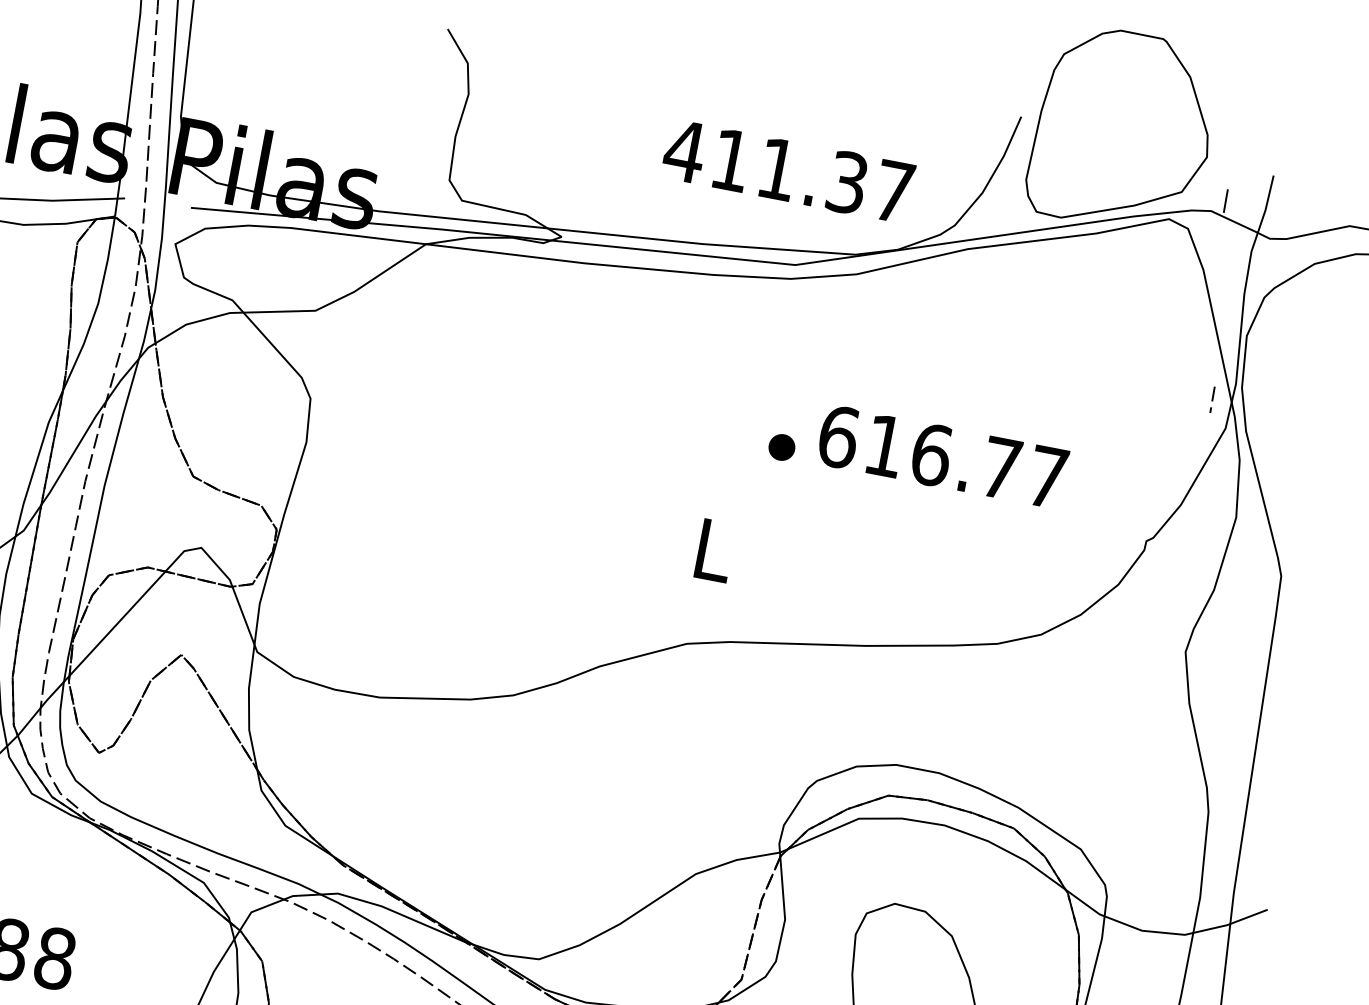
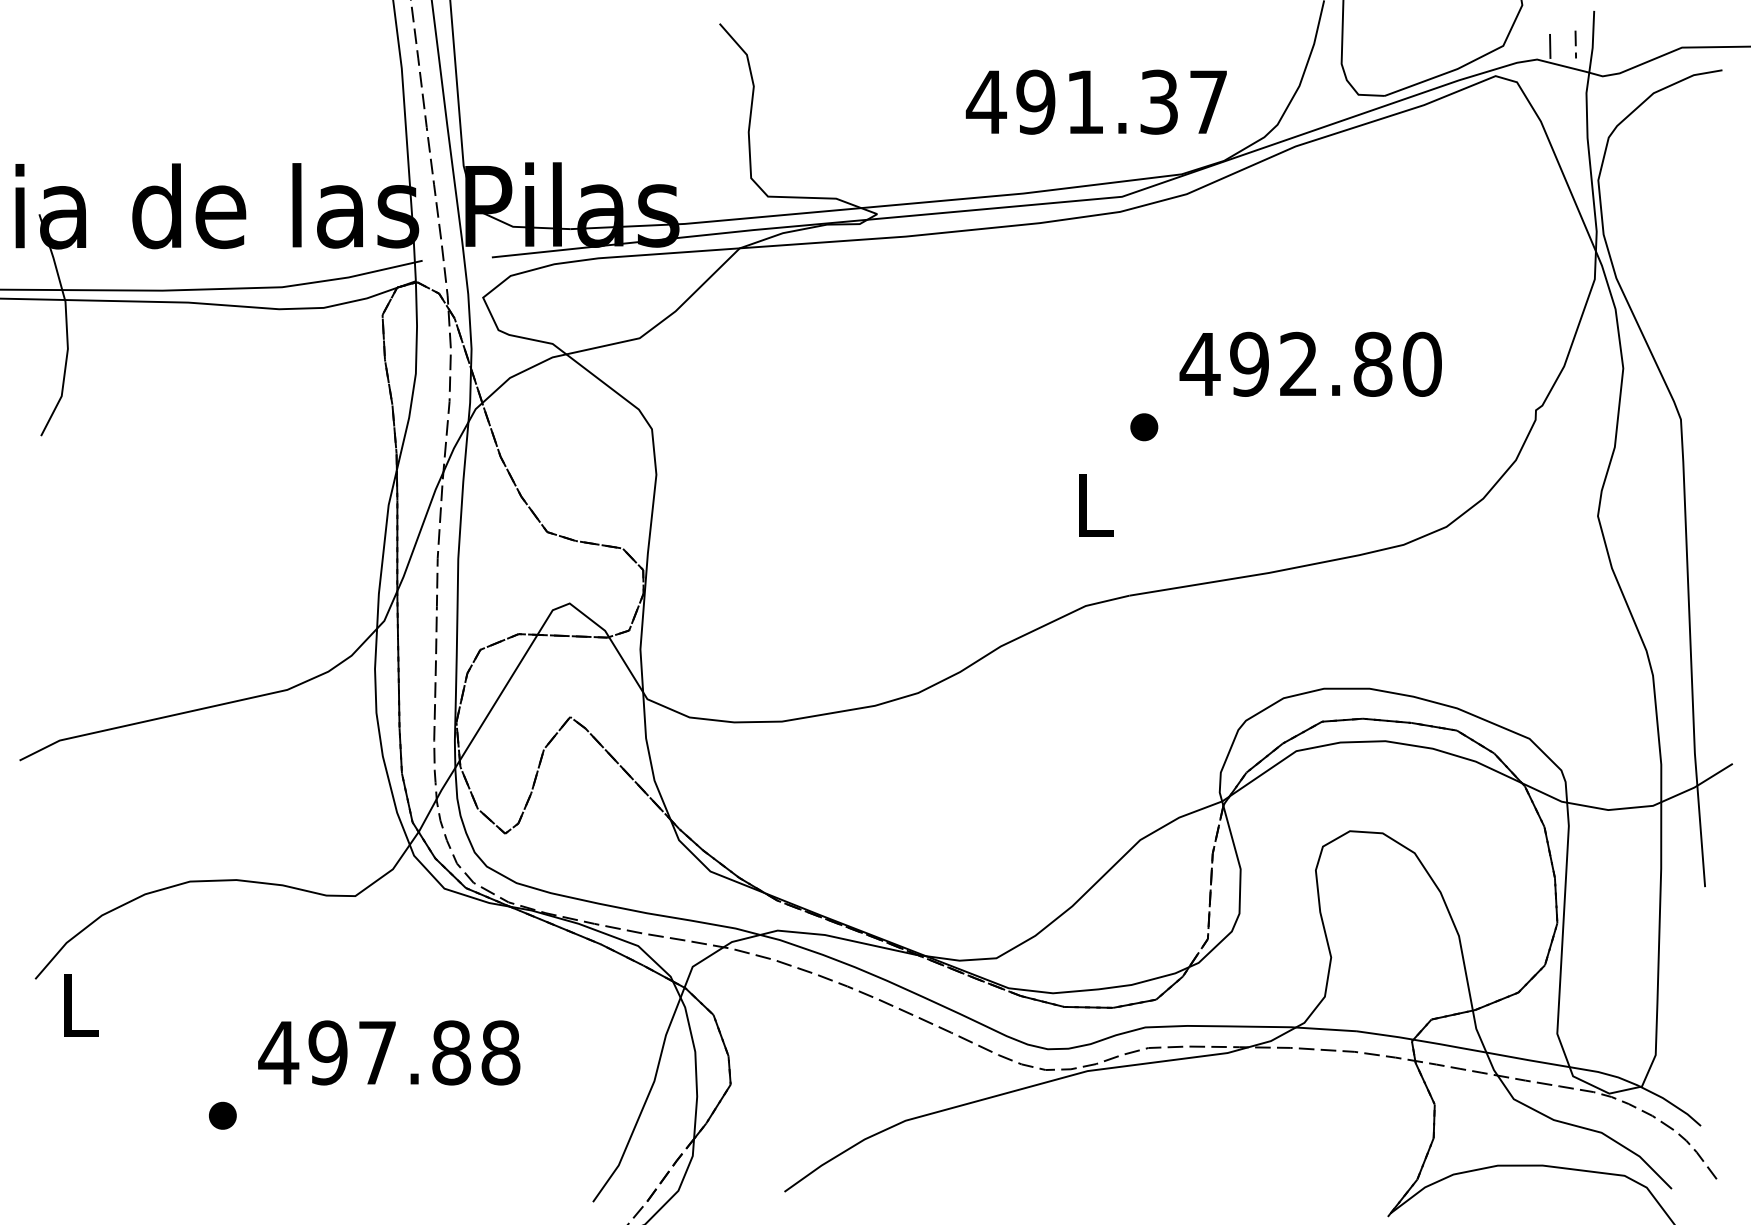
text: (731, 159) -> (1035, 101), 411.37 -> 491.37
line: (1212, 399) -> (1575, 44), moved
part: (782, 447) -> (1144, 427), moved
text: (942, 456) -> (1310, 363), 616.77 -> 492.80

